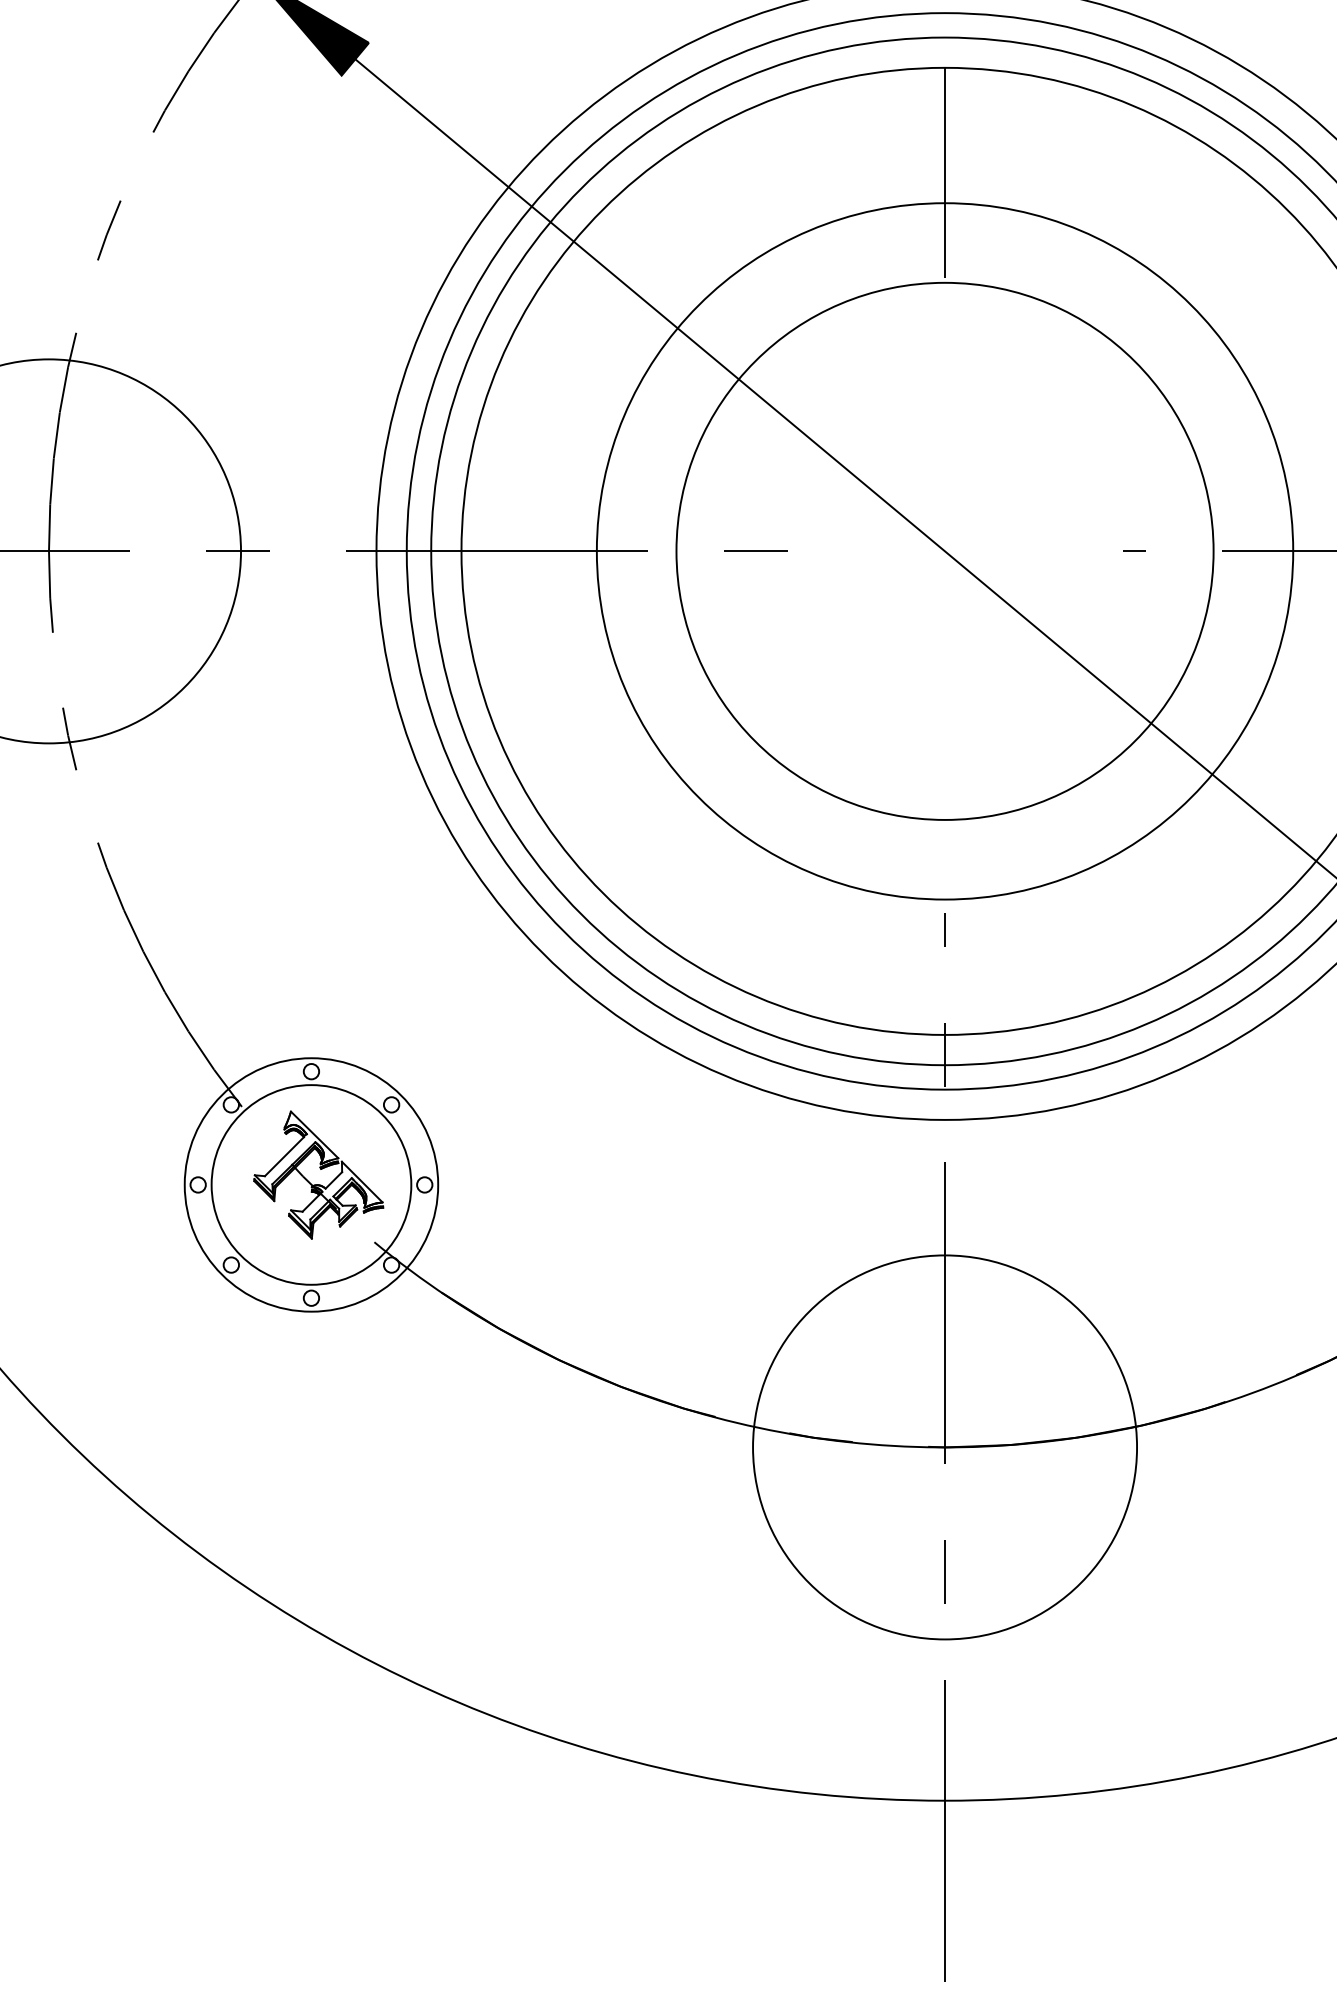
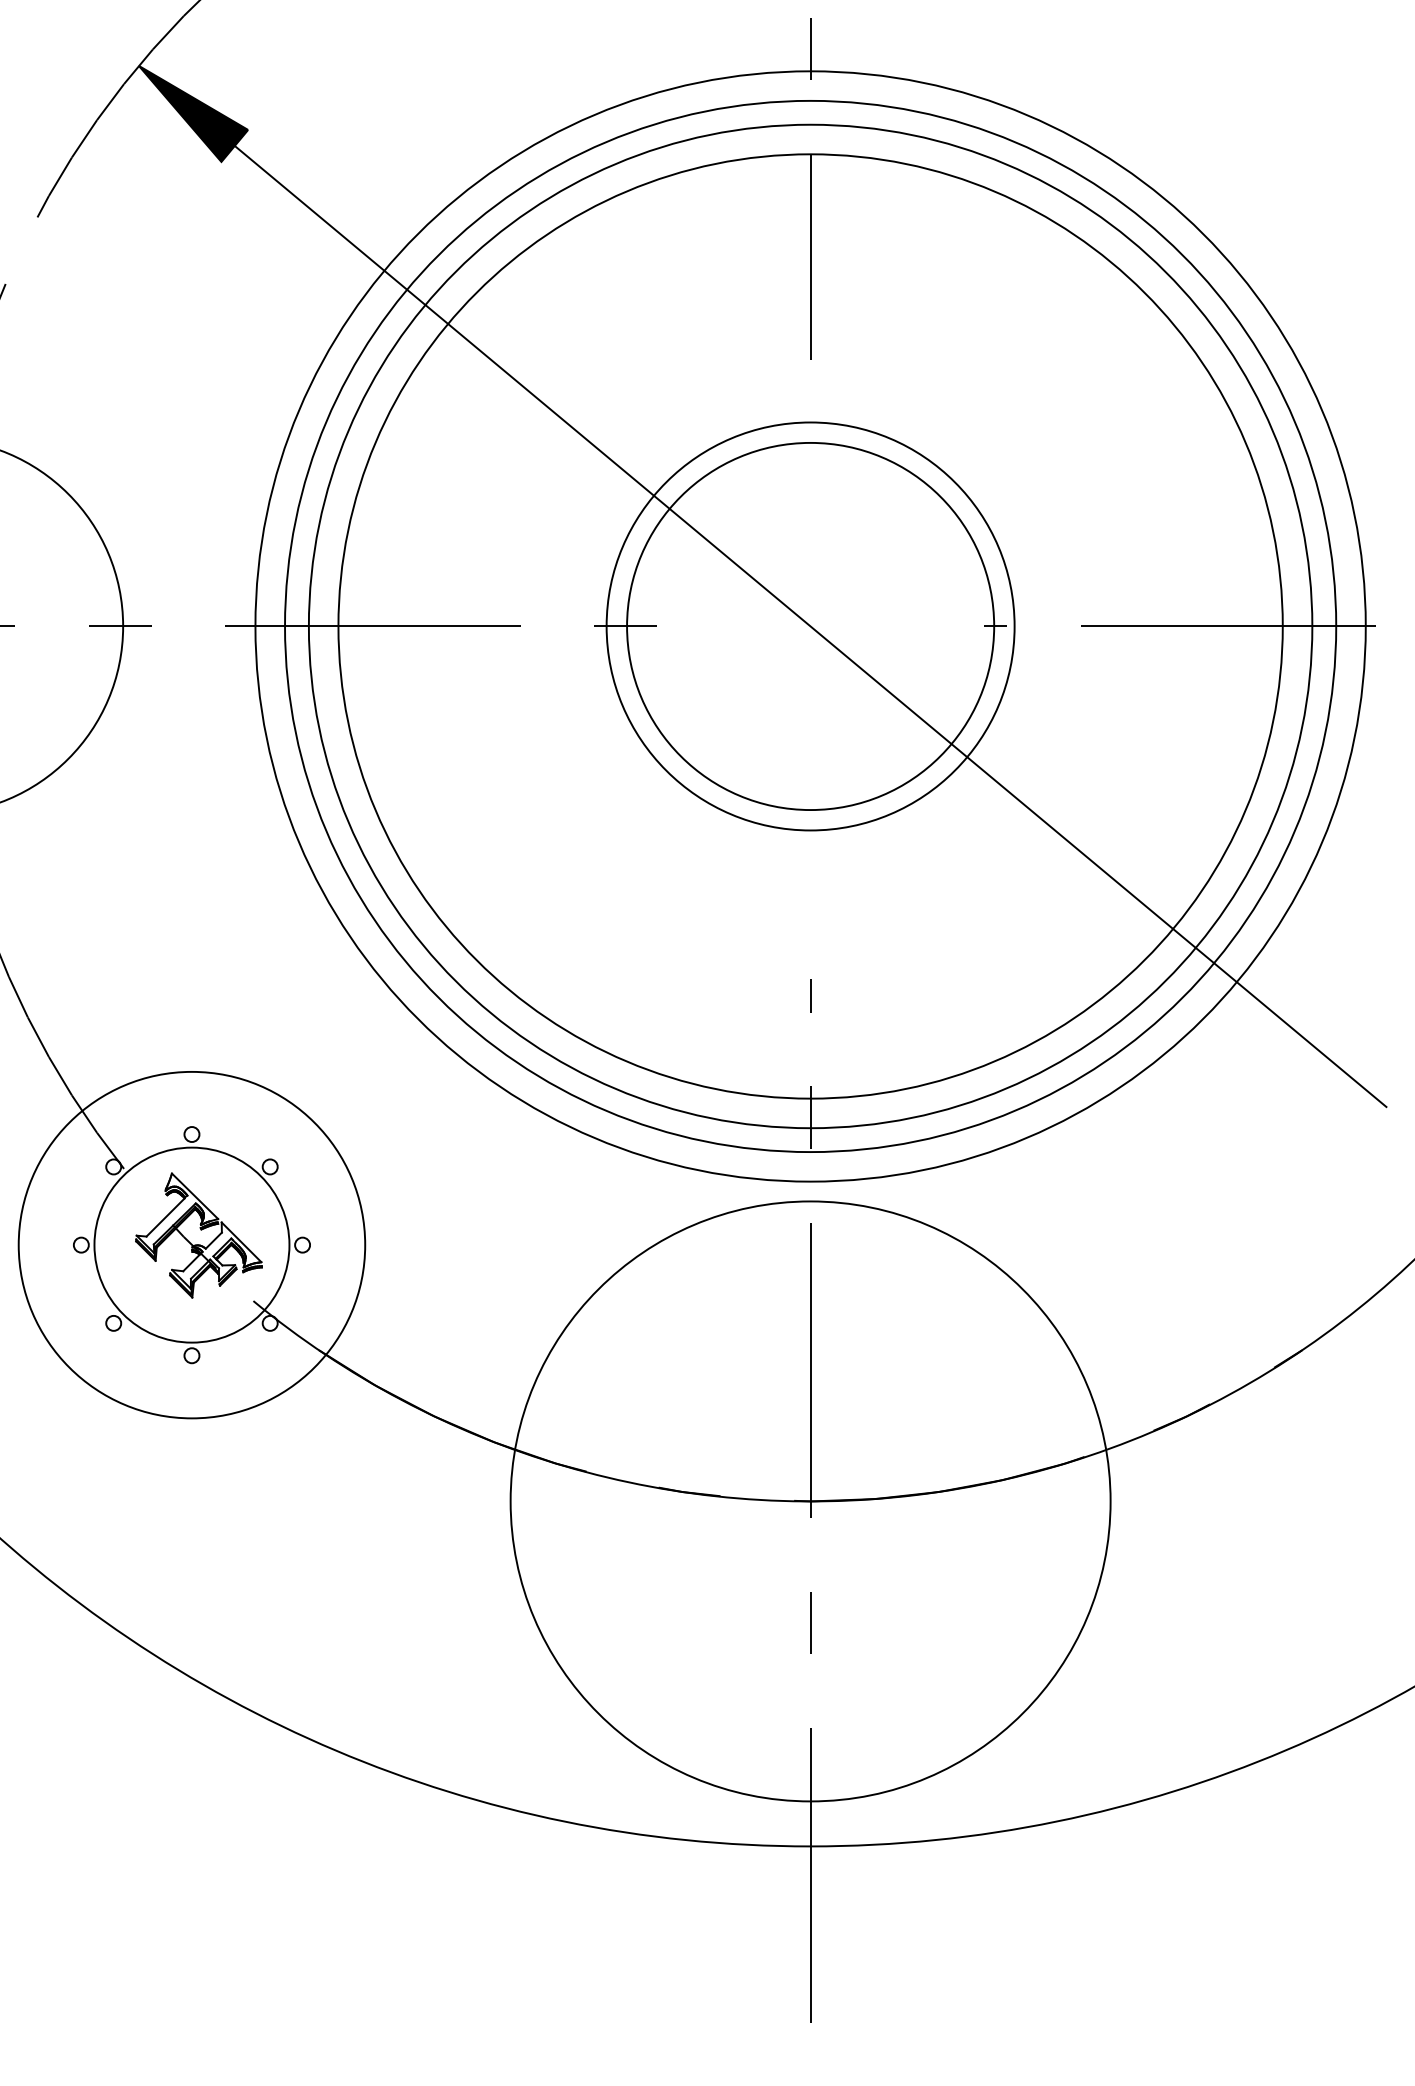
circle: (944, 551) -> (810, 626), size x0.6
circle: (944, 551) -> (810, 626), size x0.7
circle: (310, 1184) -> (191, 1244), size x1.4
circle: (944, 1446) -> (810, 1500), size x1.6

